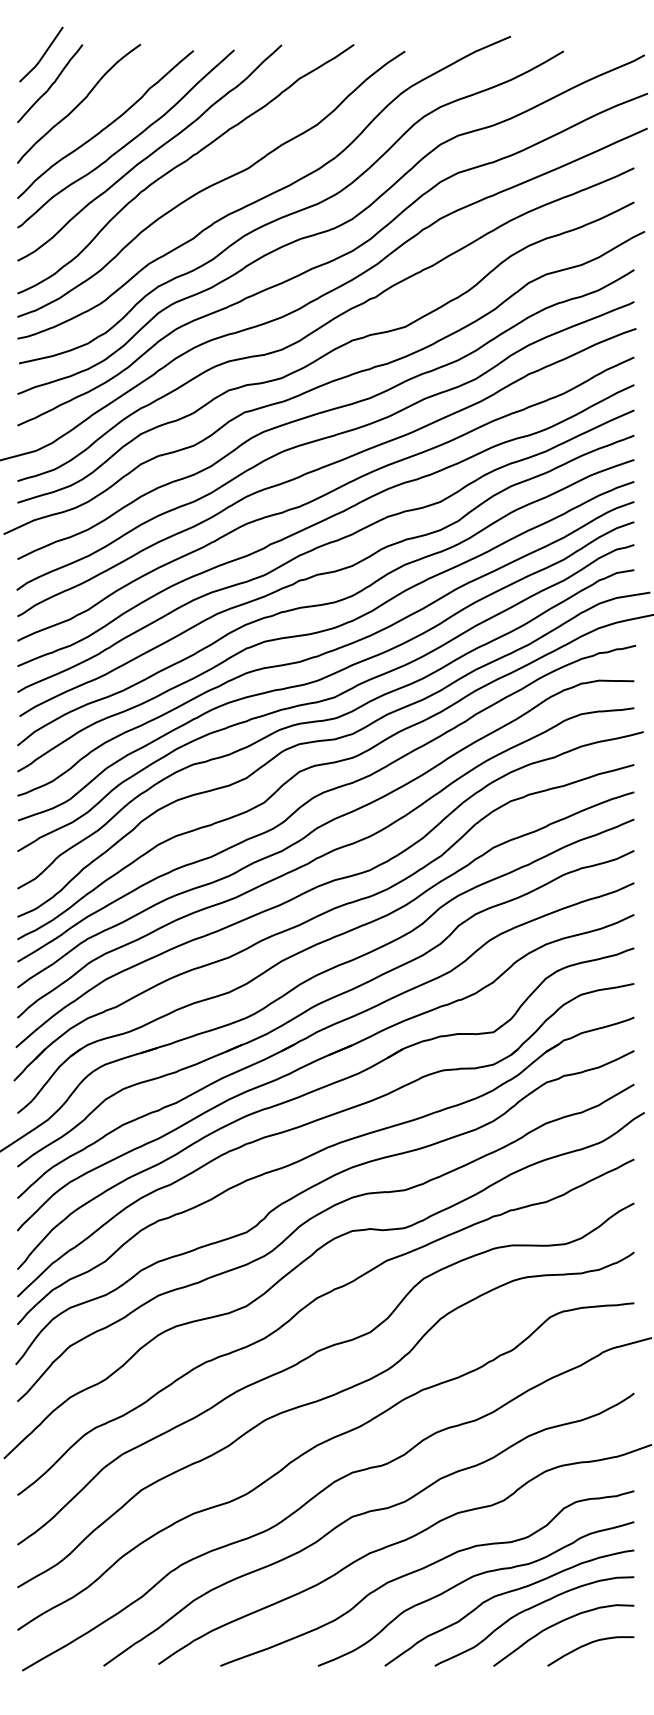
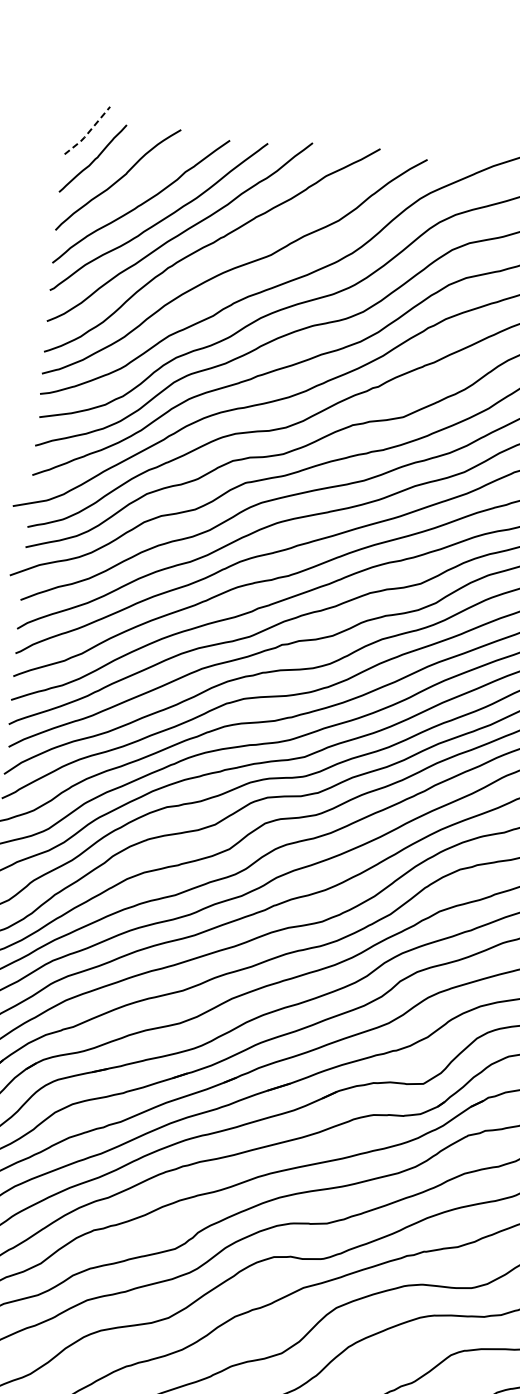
line: (42, 57) -> (88, 133), solid -> dashed

